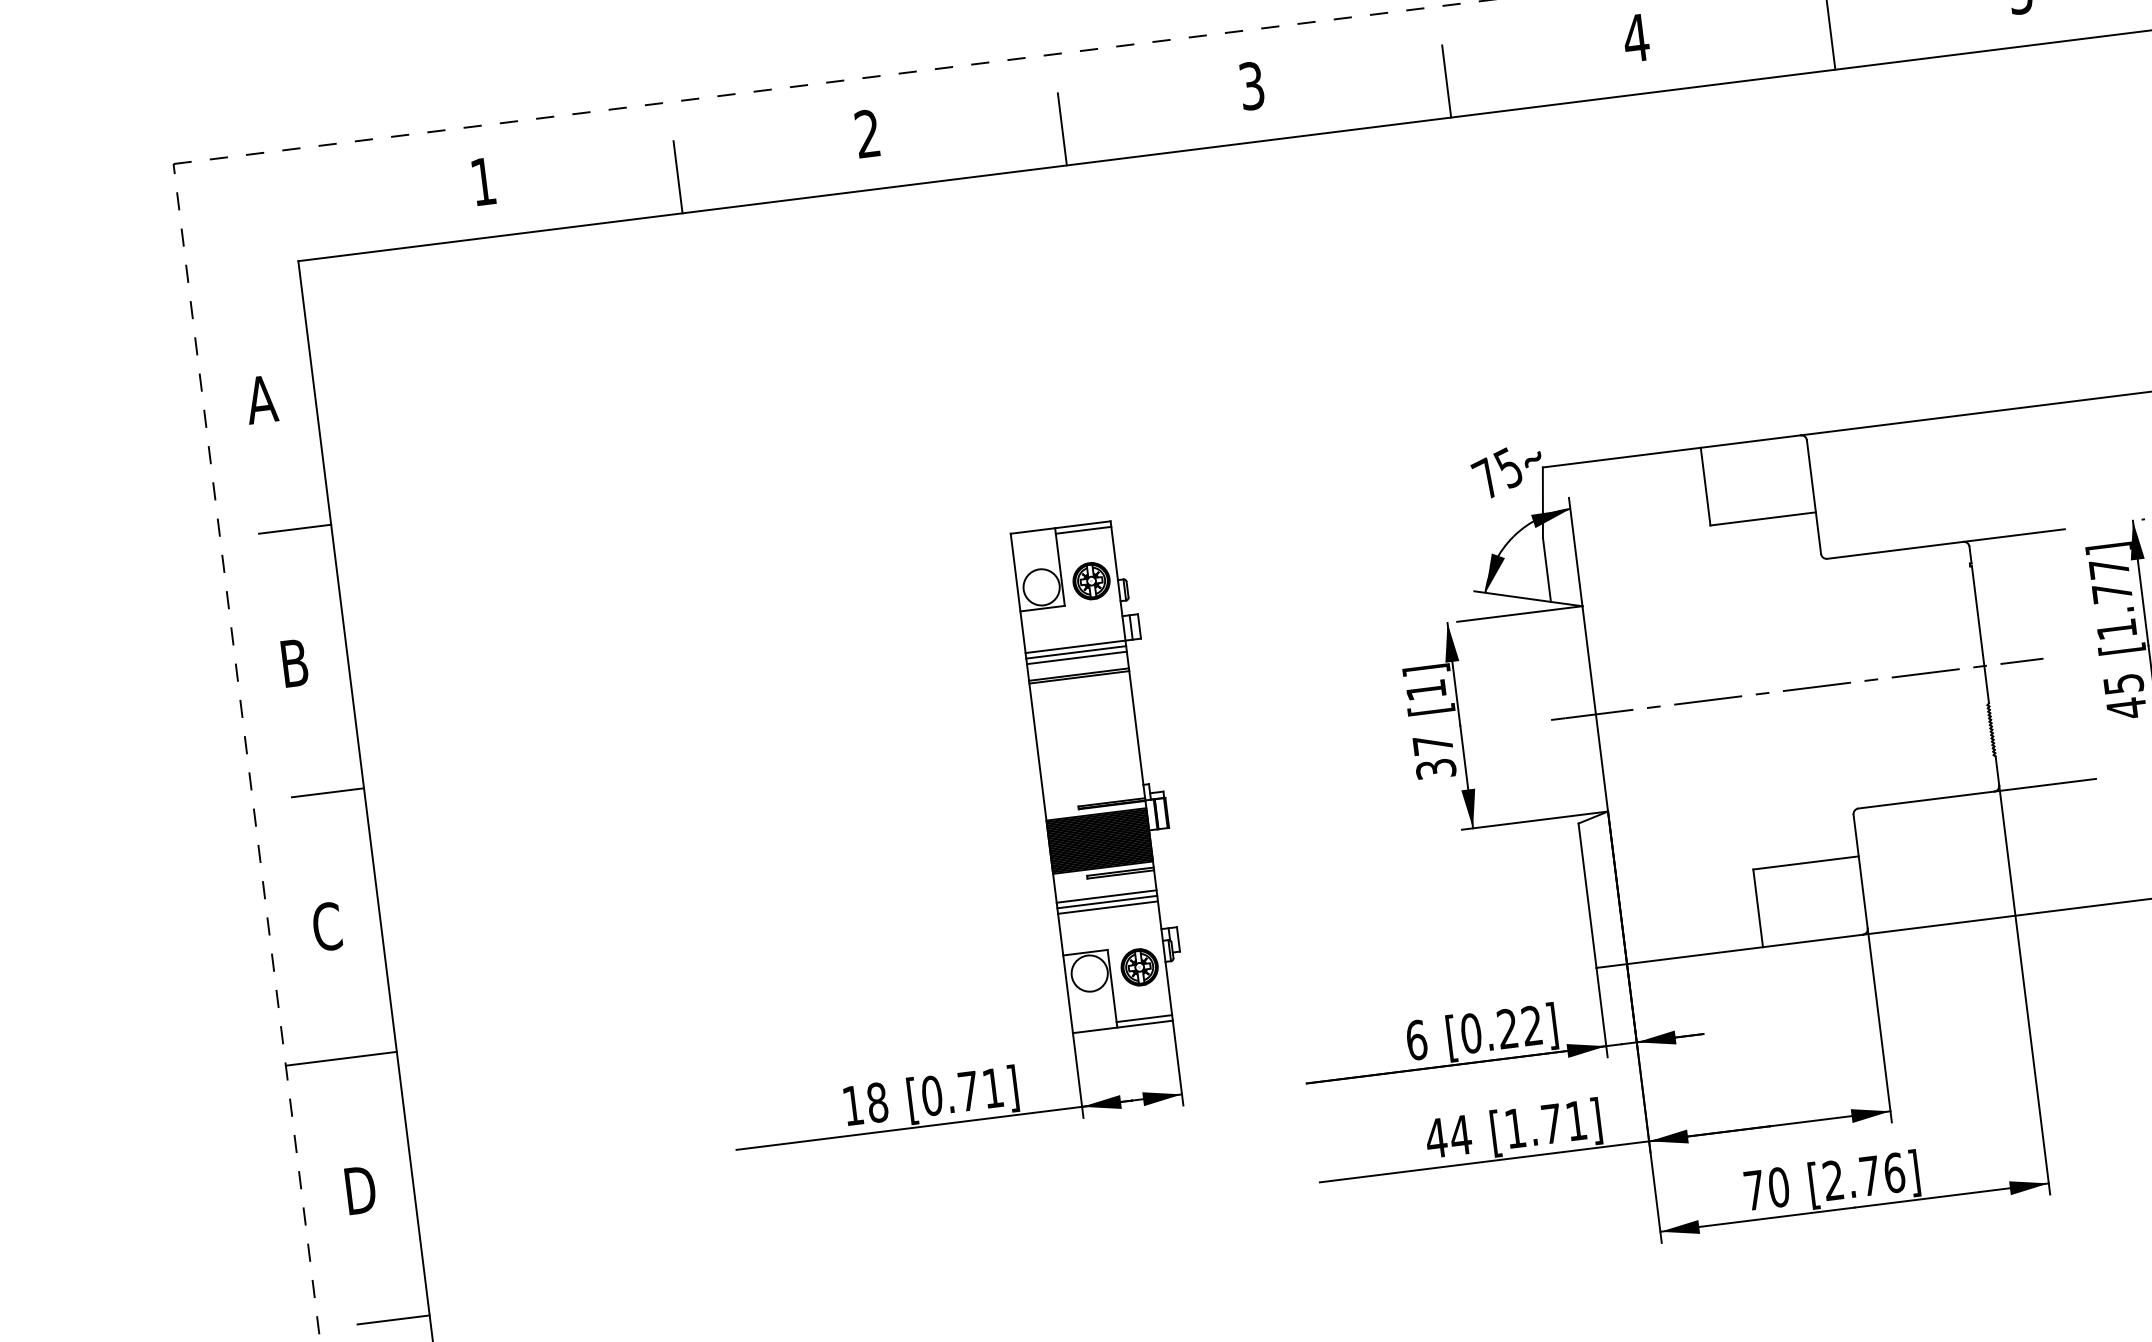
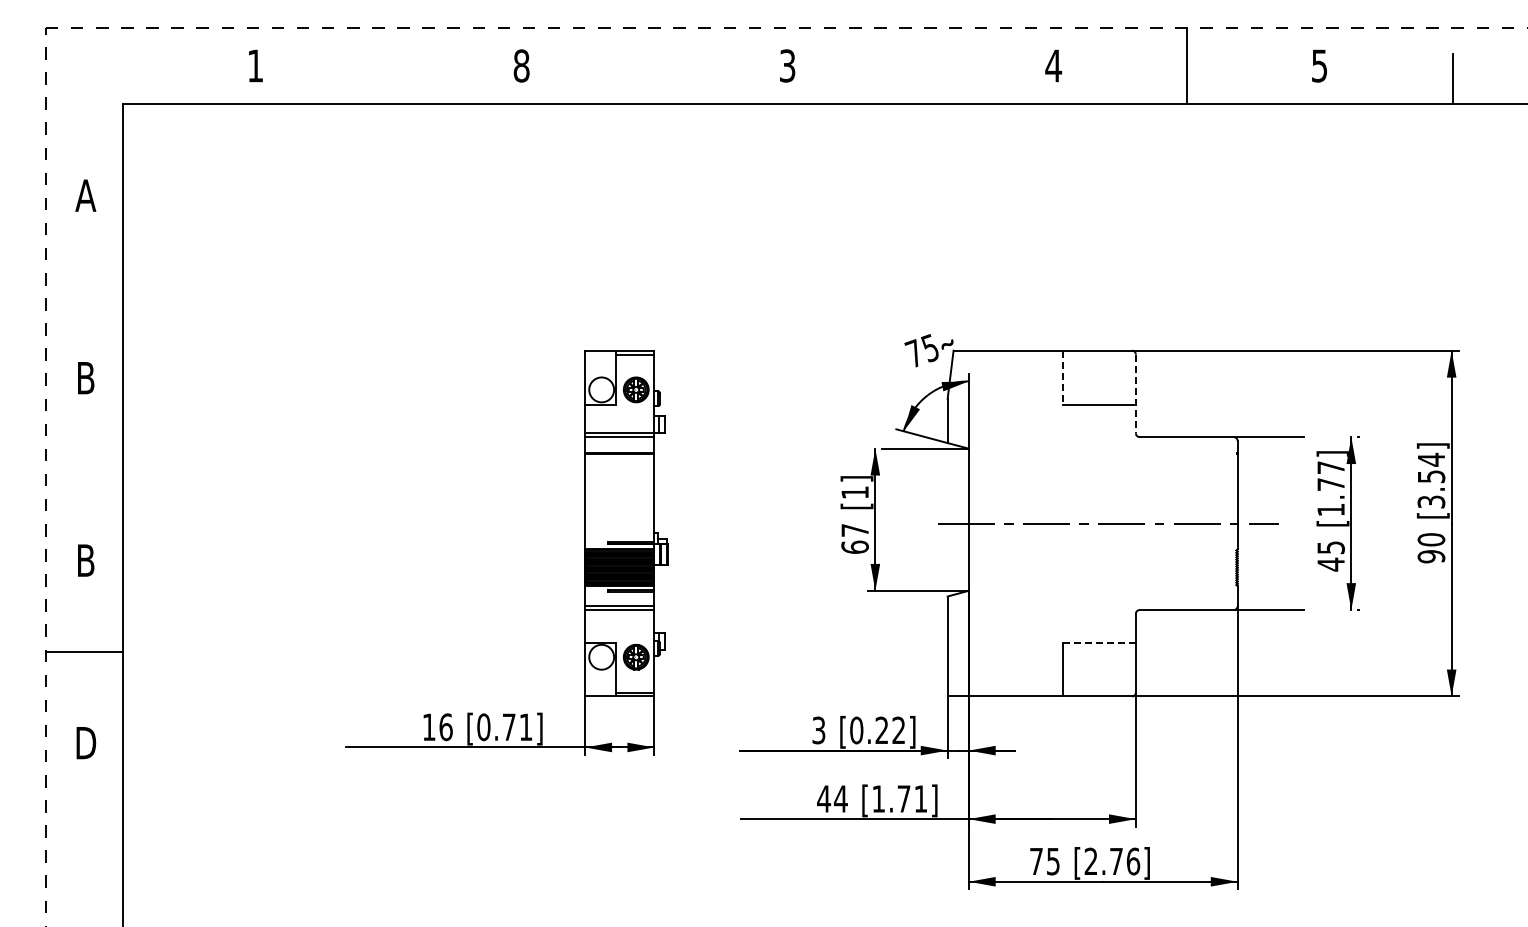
line: (1446, 81) -> (920, 79), removed
line: (1062, 129) -> (654, 79), removed
text: (867, 133) -> (521, 65), 2 -> 8
line: (677, 177) -> (388, 79), removed
line: (1705, 486) -> (1062, 377), solid -> dashed
line: (1813, 497) -> (1135, 394), solid -> dashed
line: (294, 528) -> (97, 286), removed
line: (1076, 658) -> (619, 441), removed
text: (1436, 767) -> (855, 546), 37 -> 67
line: (327, 793) -> (97, 469), removed
line: (1806, 862) -> (1099, 642), solid -> dashed
line: (1107, 907) -> (619, 613), removed
text: (326, 926) -> (85, 560), C -> B
text: (1416, 1040) -> (818, 730), 6 -> 3
text: (876, 1101) -> (445, 726), 18 -> 16
text: (1779, 1187) -> (1053, 861), 70 -> 75
line: (393, 1320) -> (97, 834), removed

